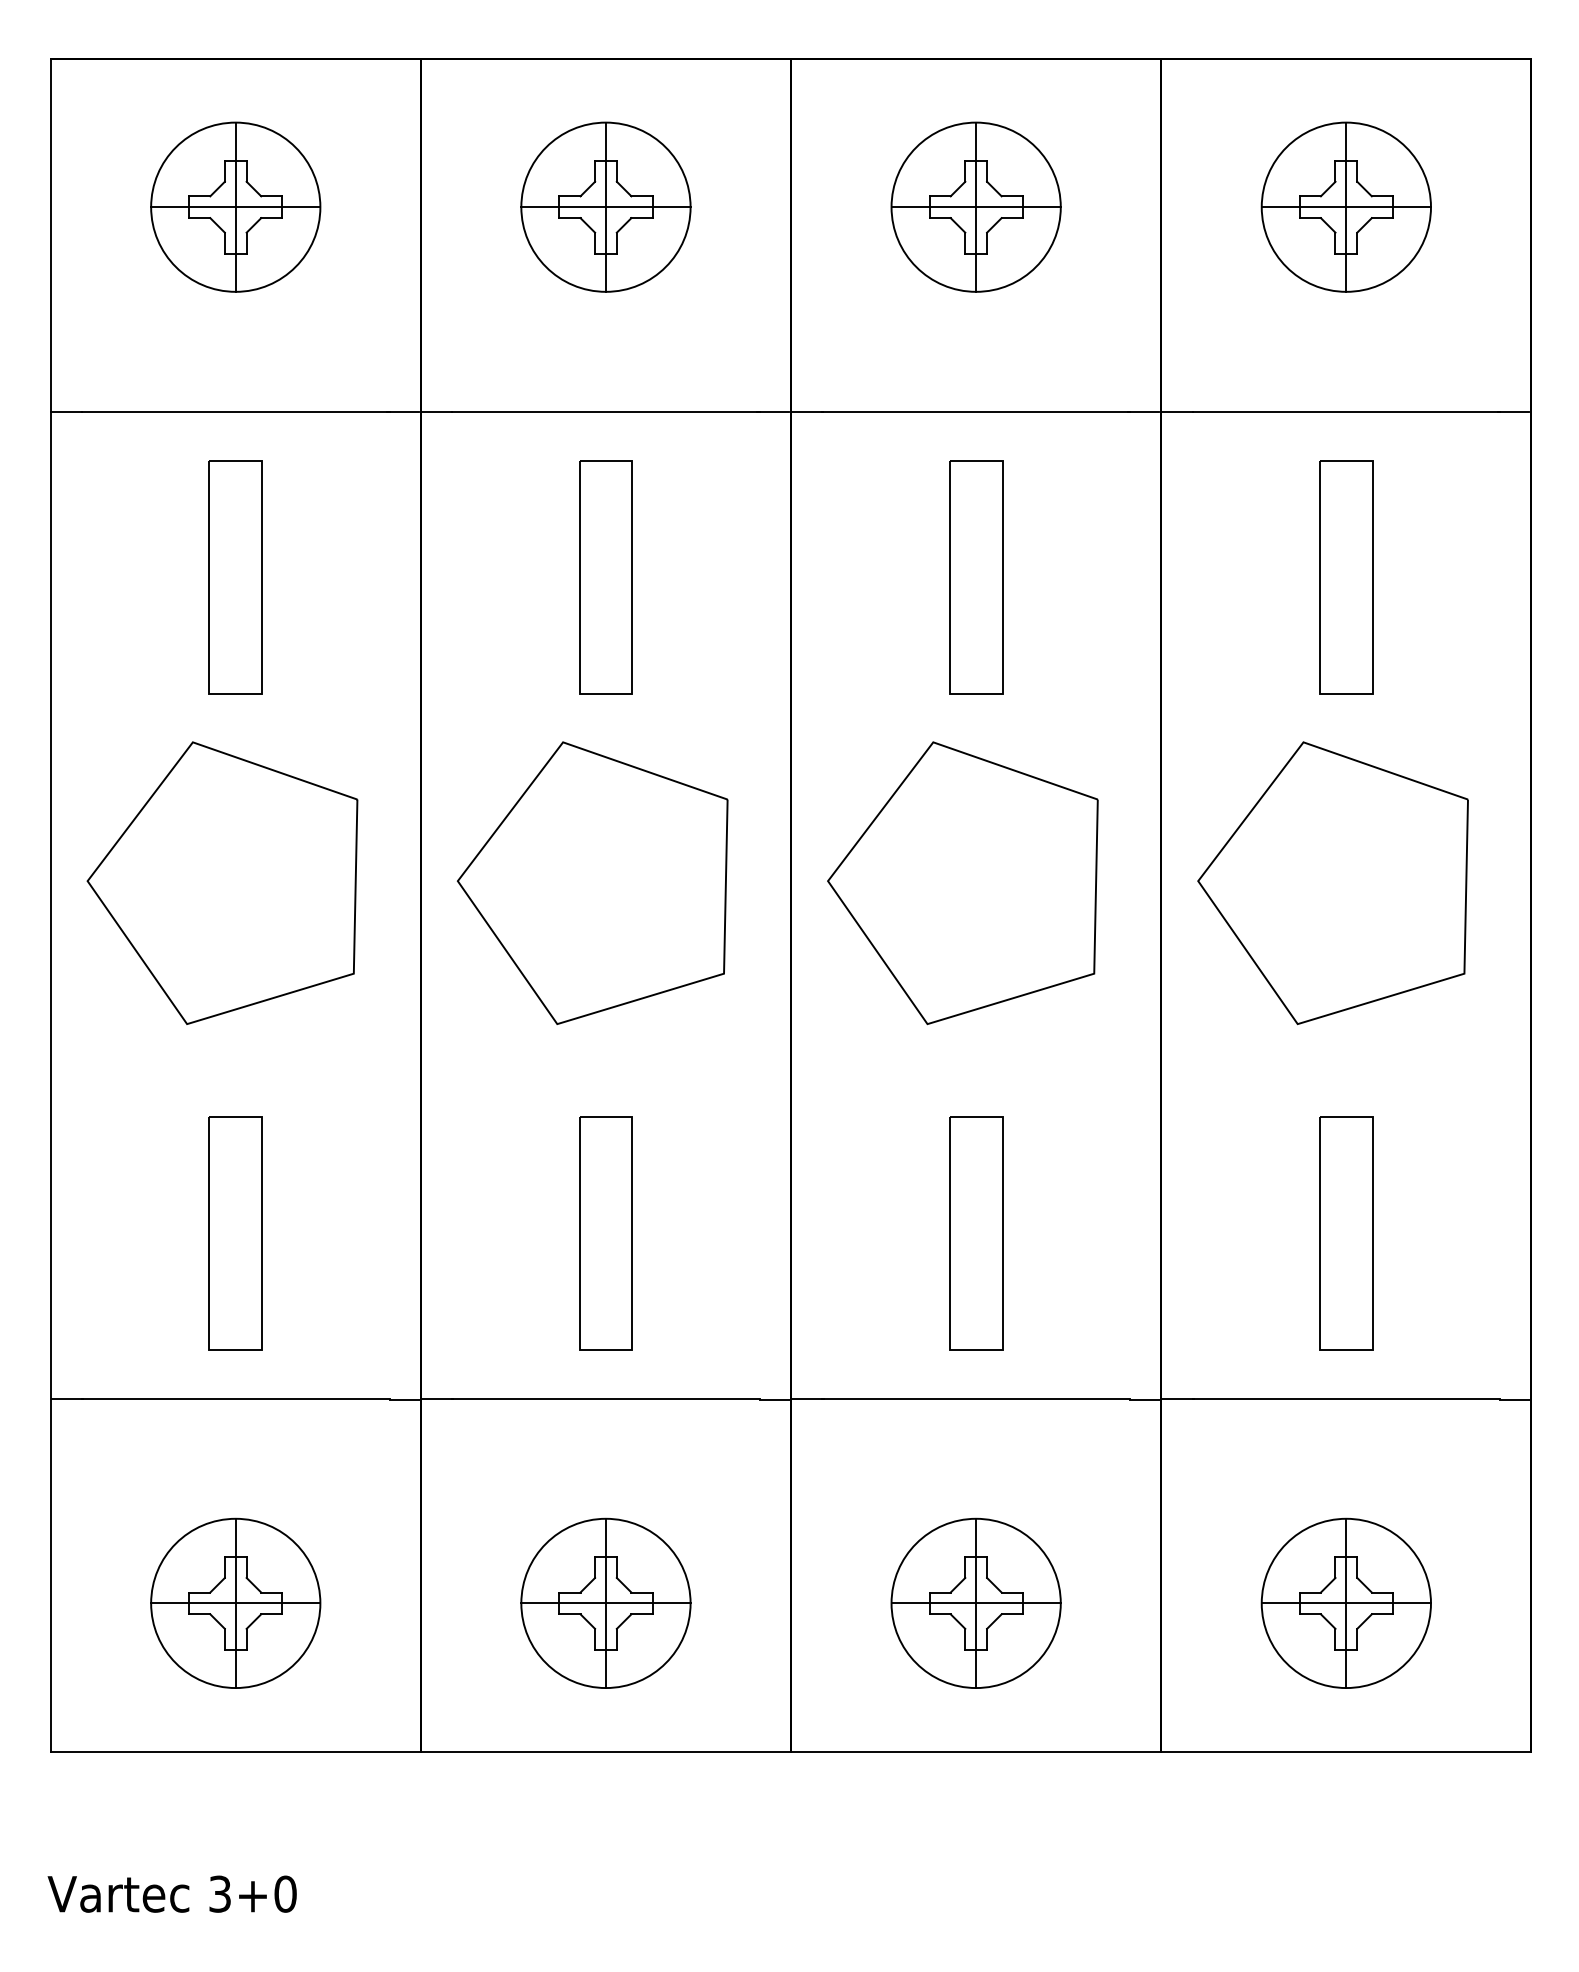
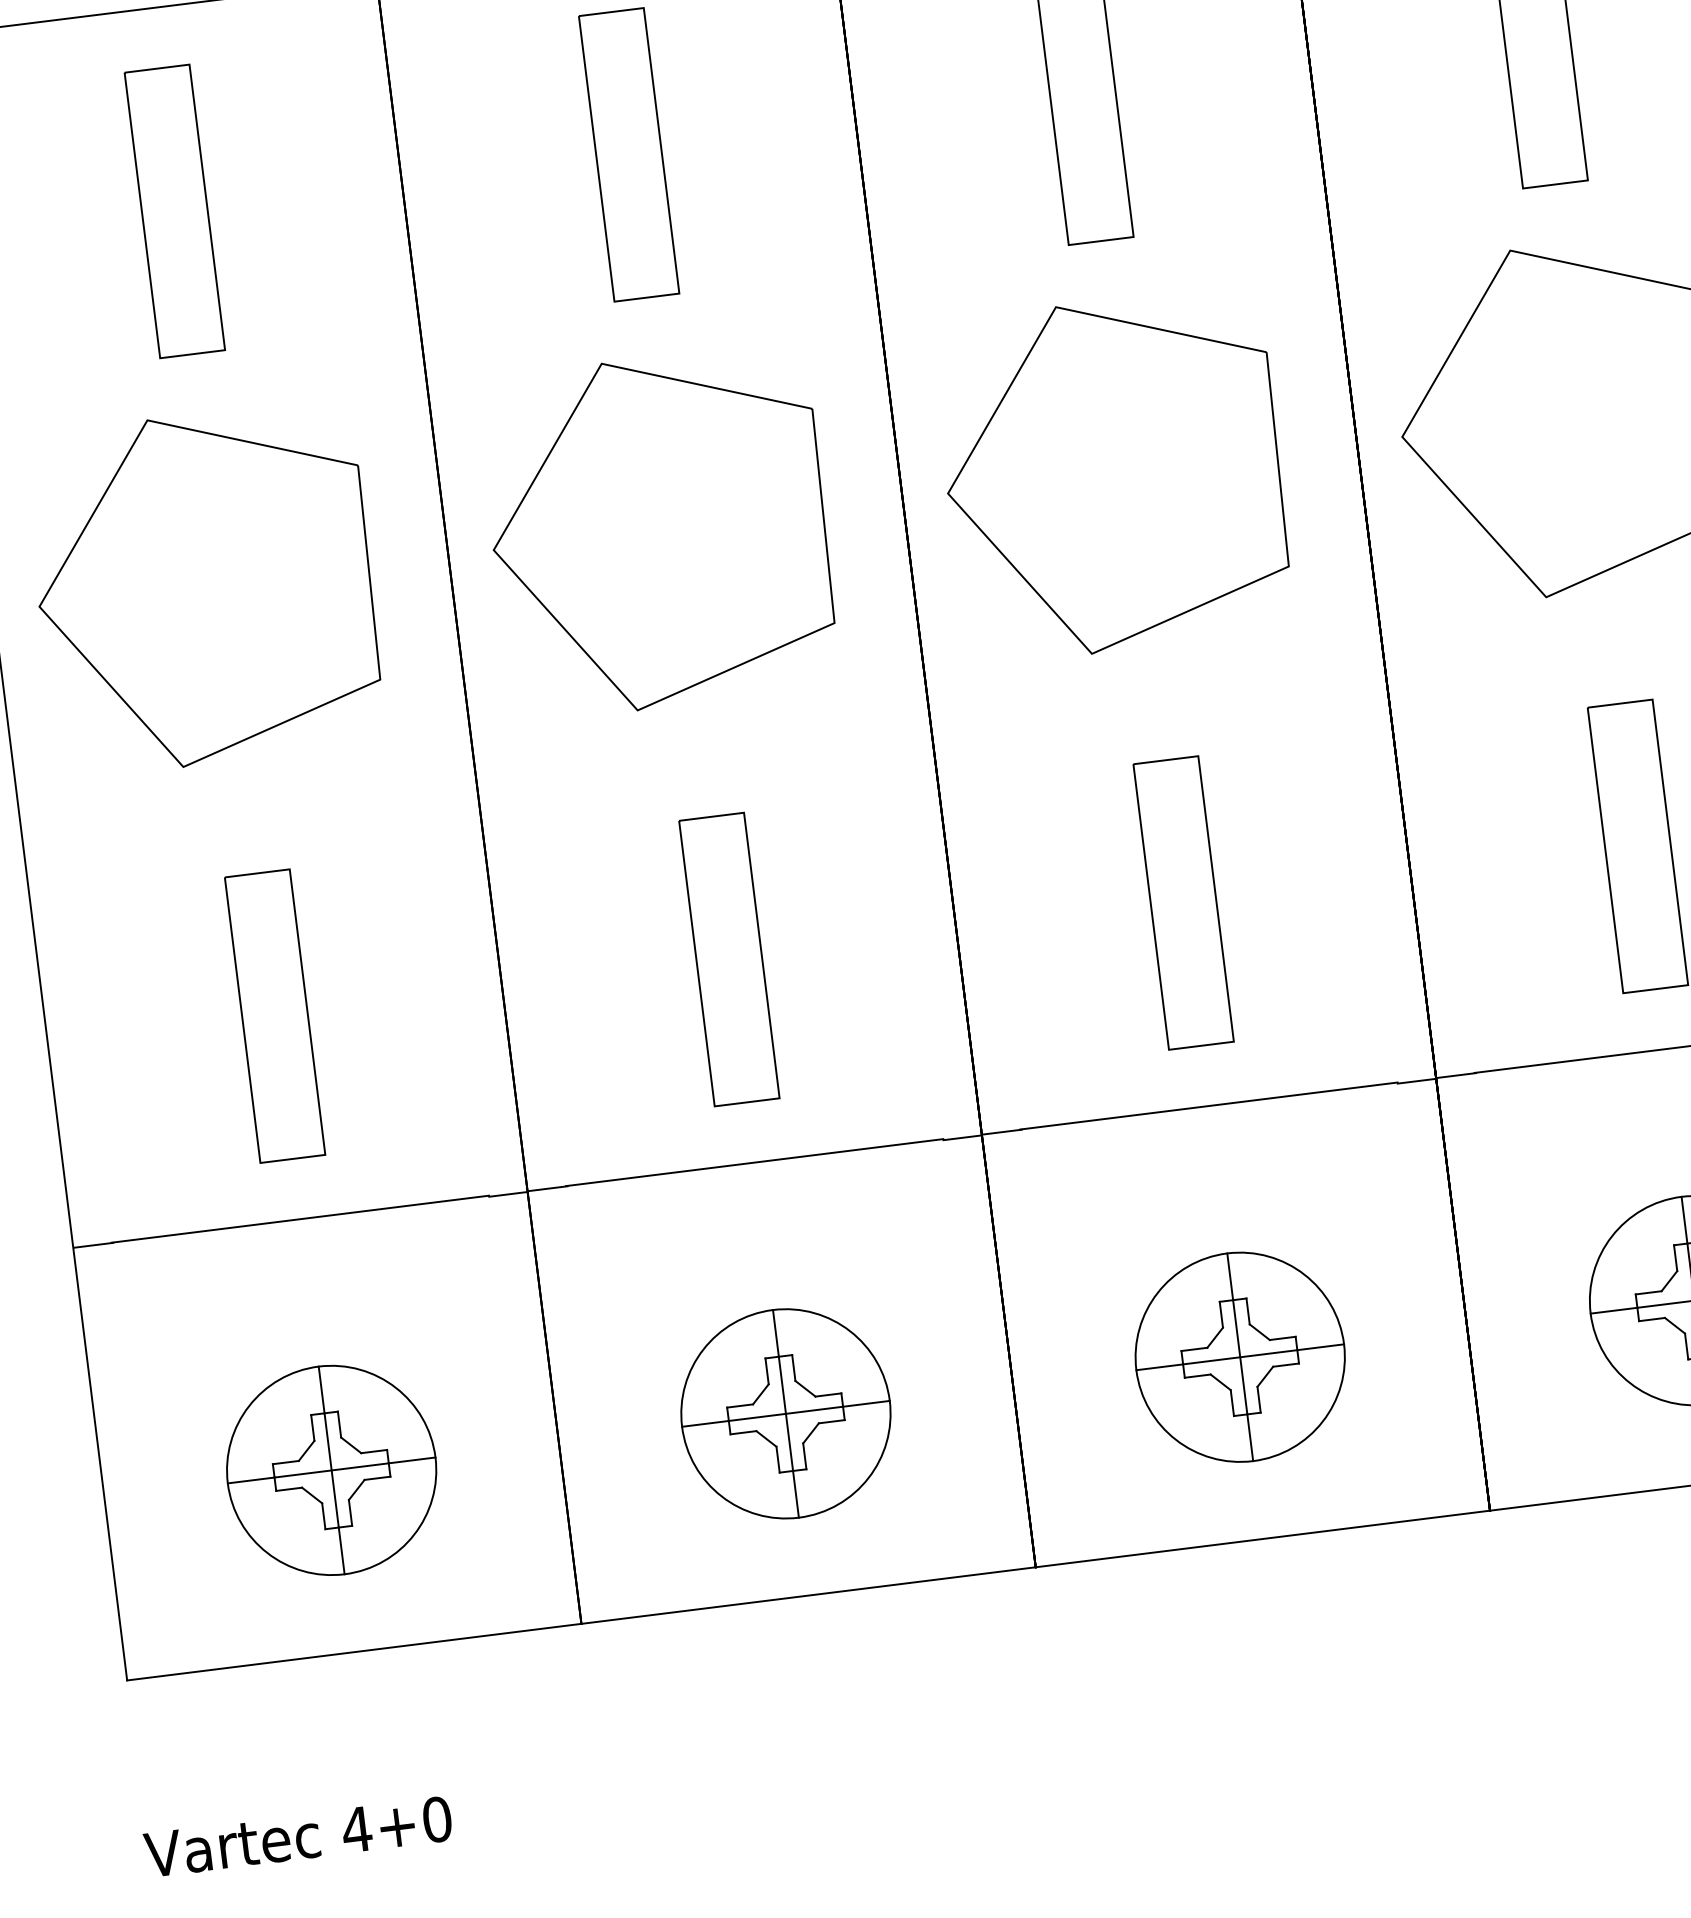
text: (219, 1893) -> (356, 1828), 3+0 -> 4+0

